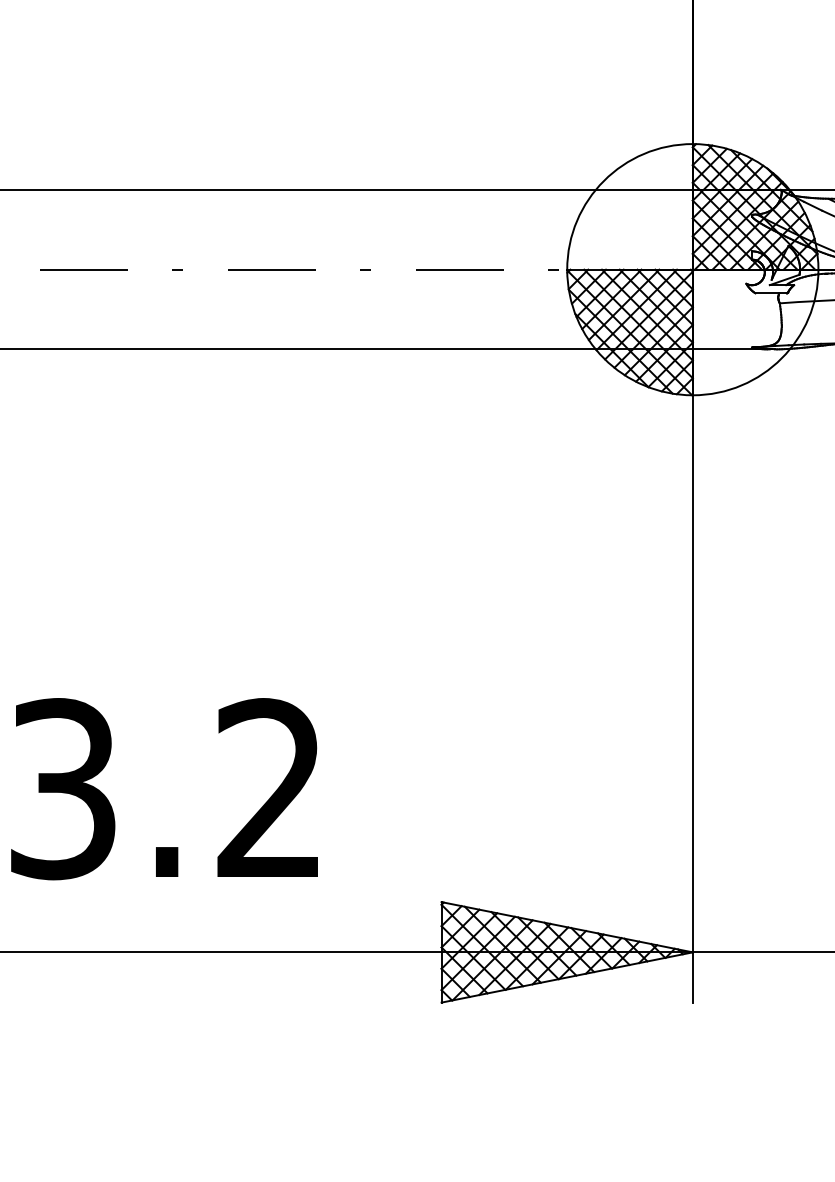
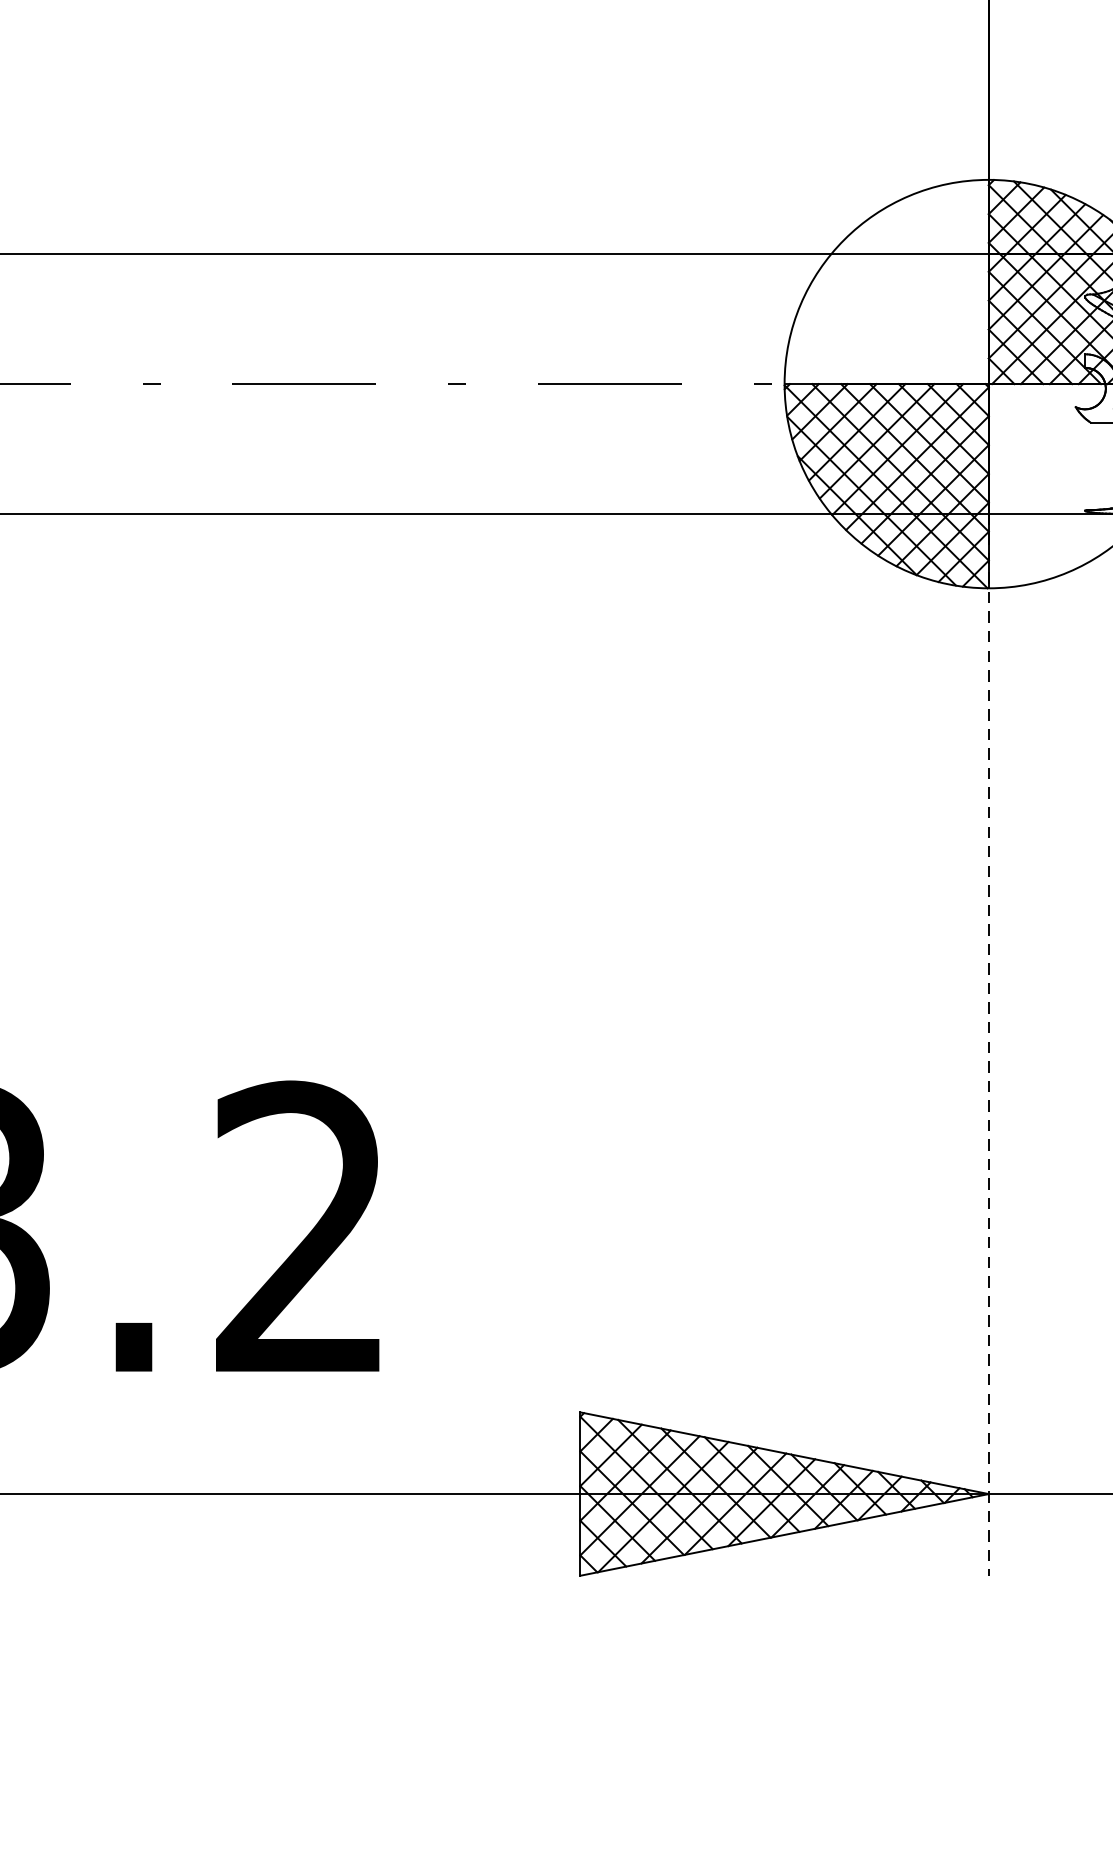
line: (692, 676) -> (988, 1045), solid -> dashed

